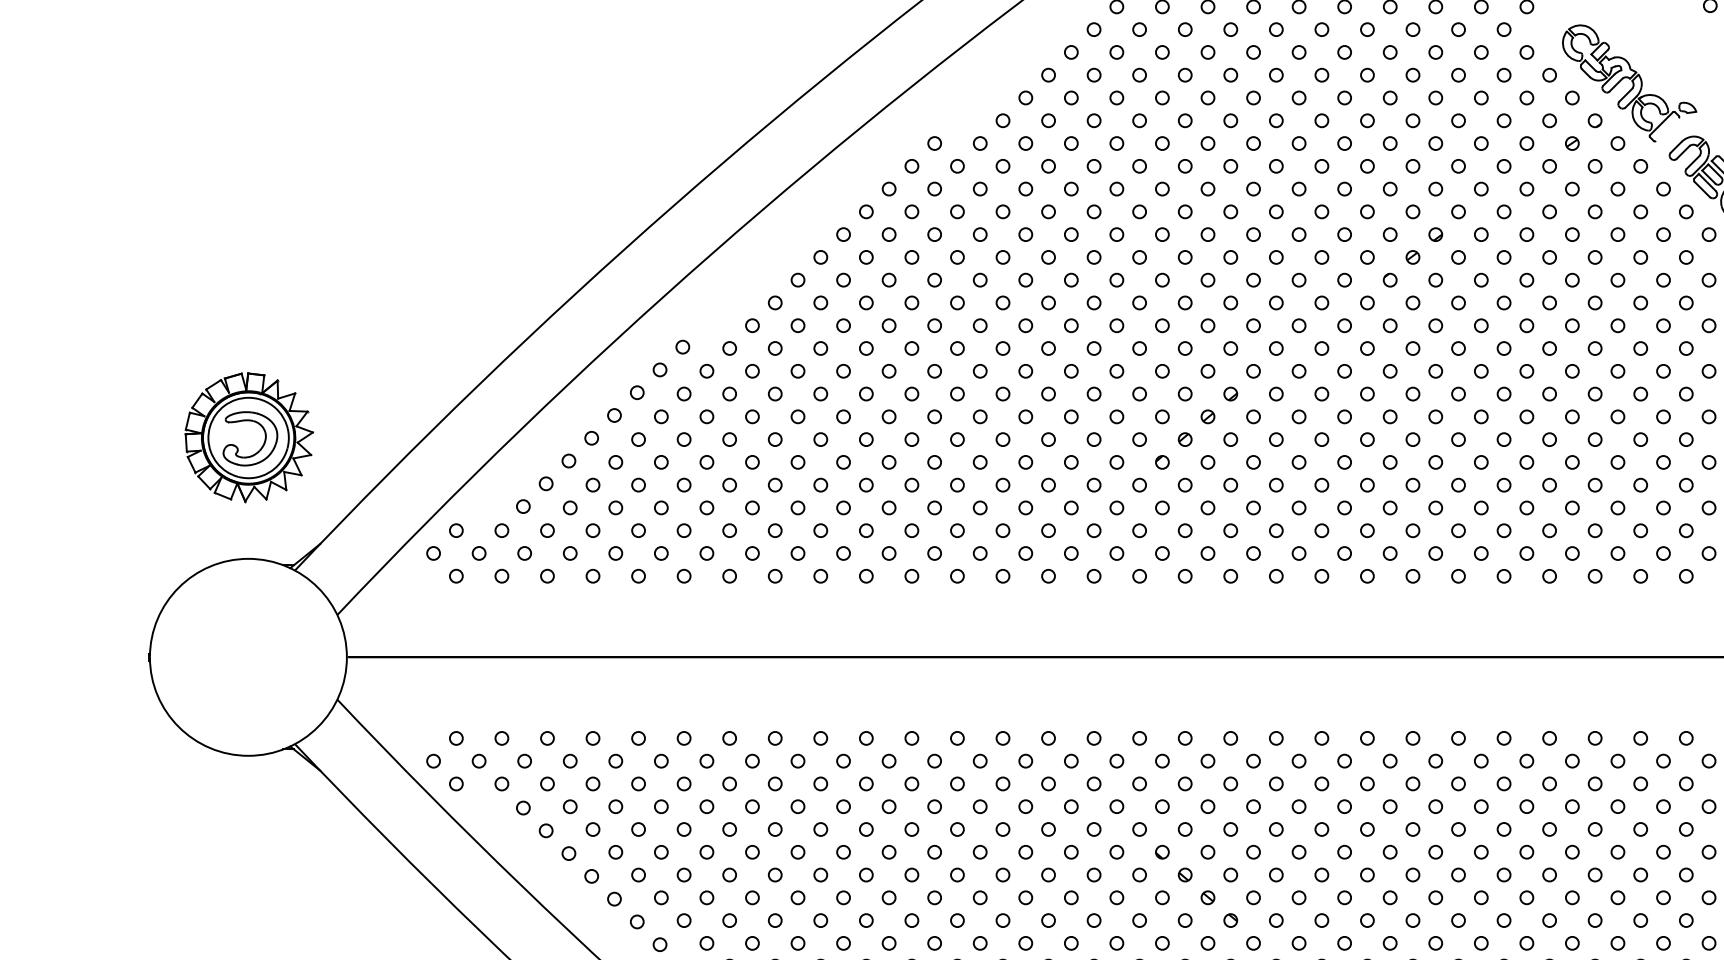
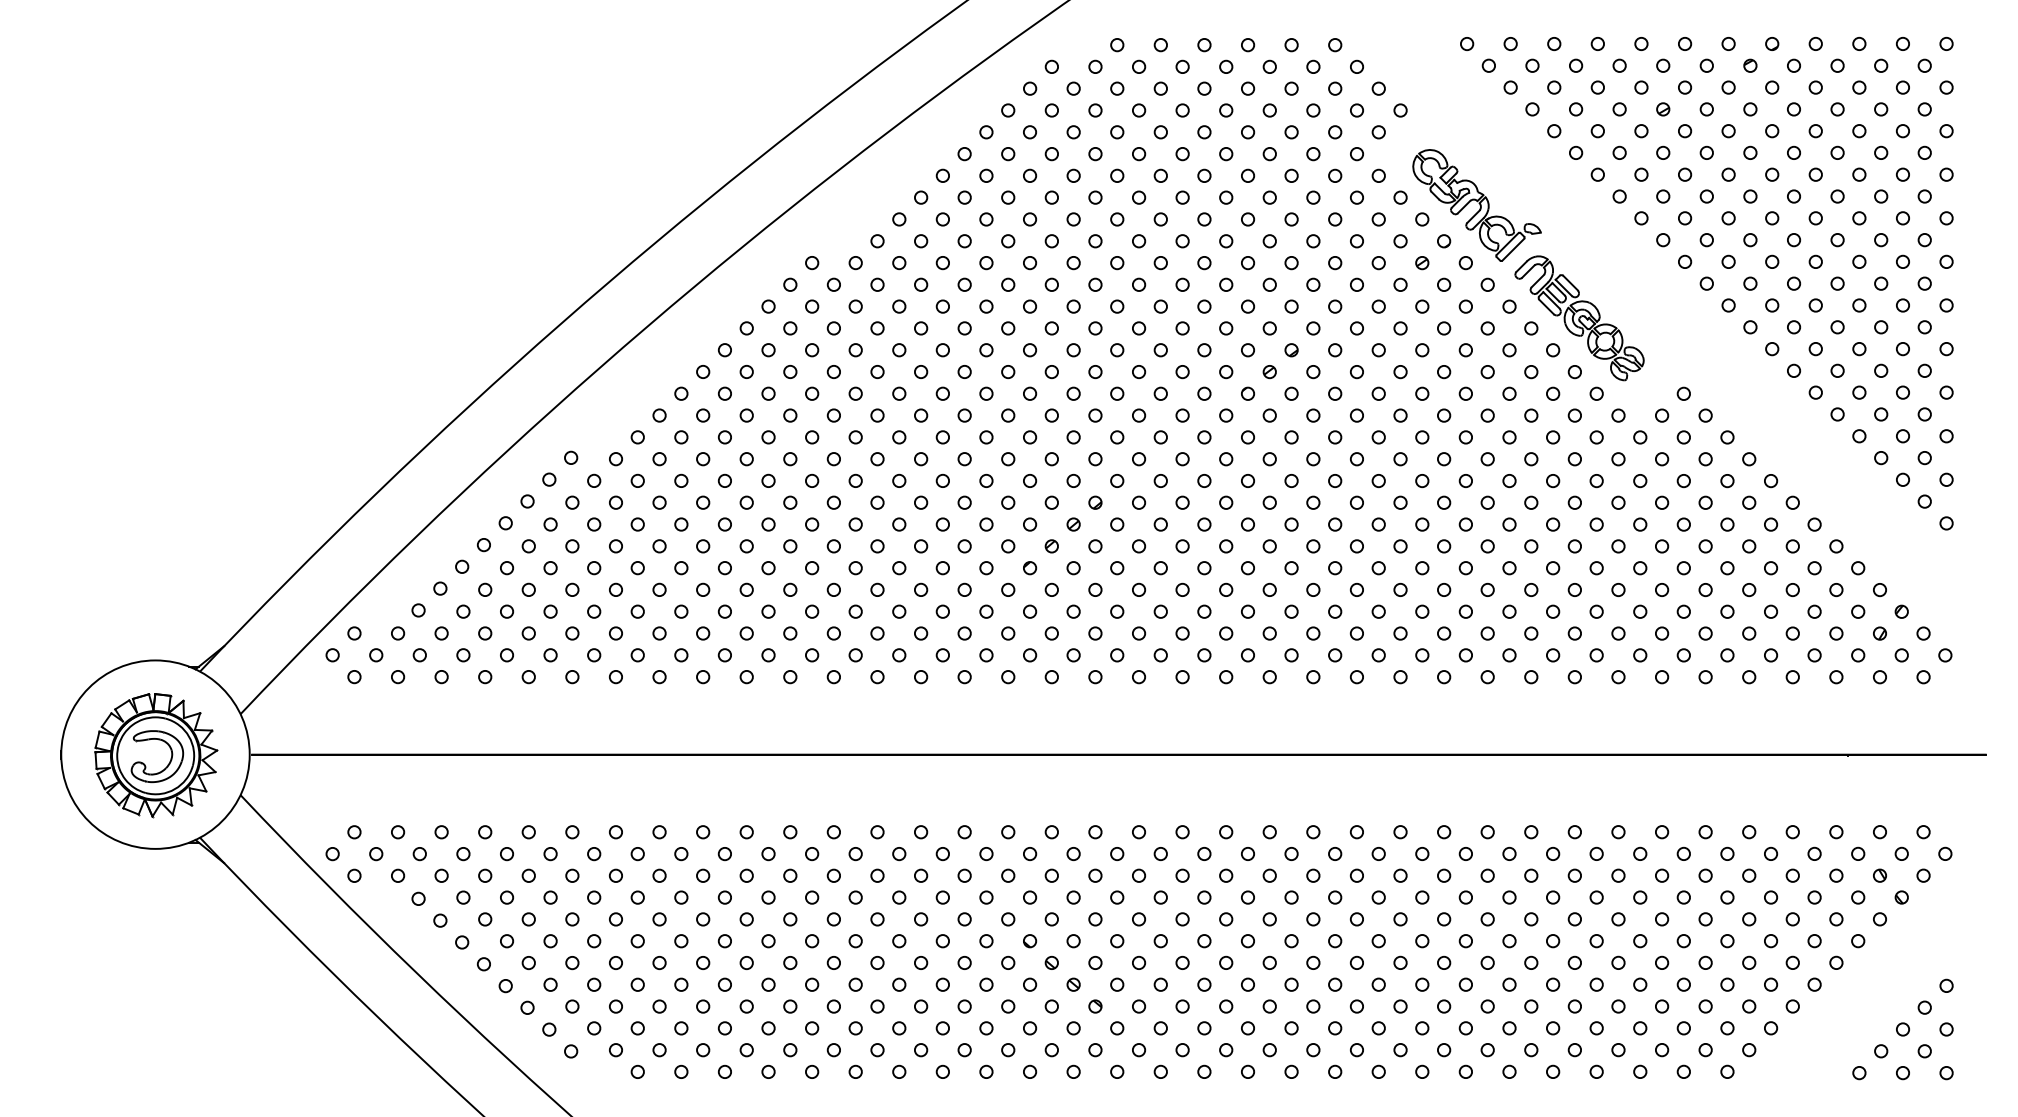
line: (1667, 129) -> (1513, 249), added
part: (249, 437) -> (156, 755), moved

